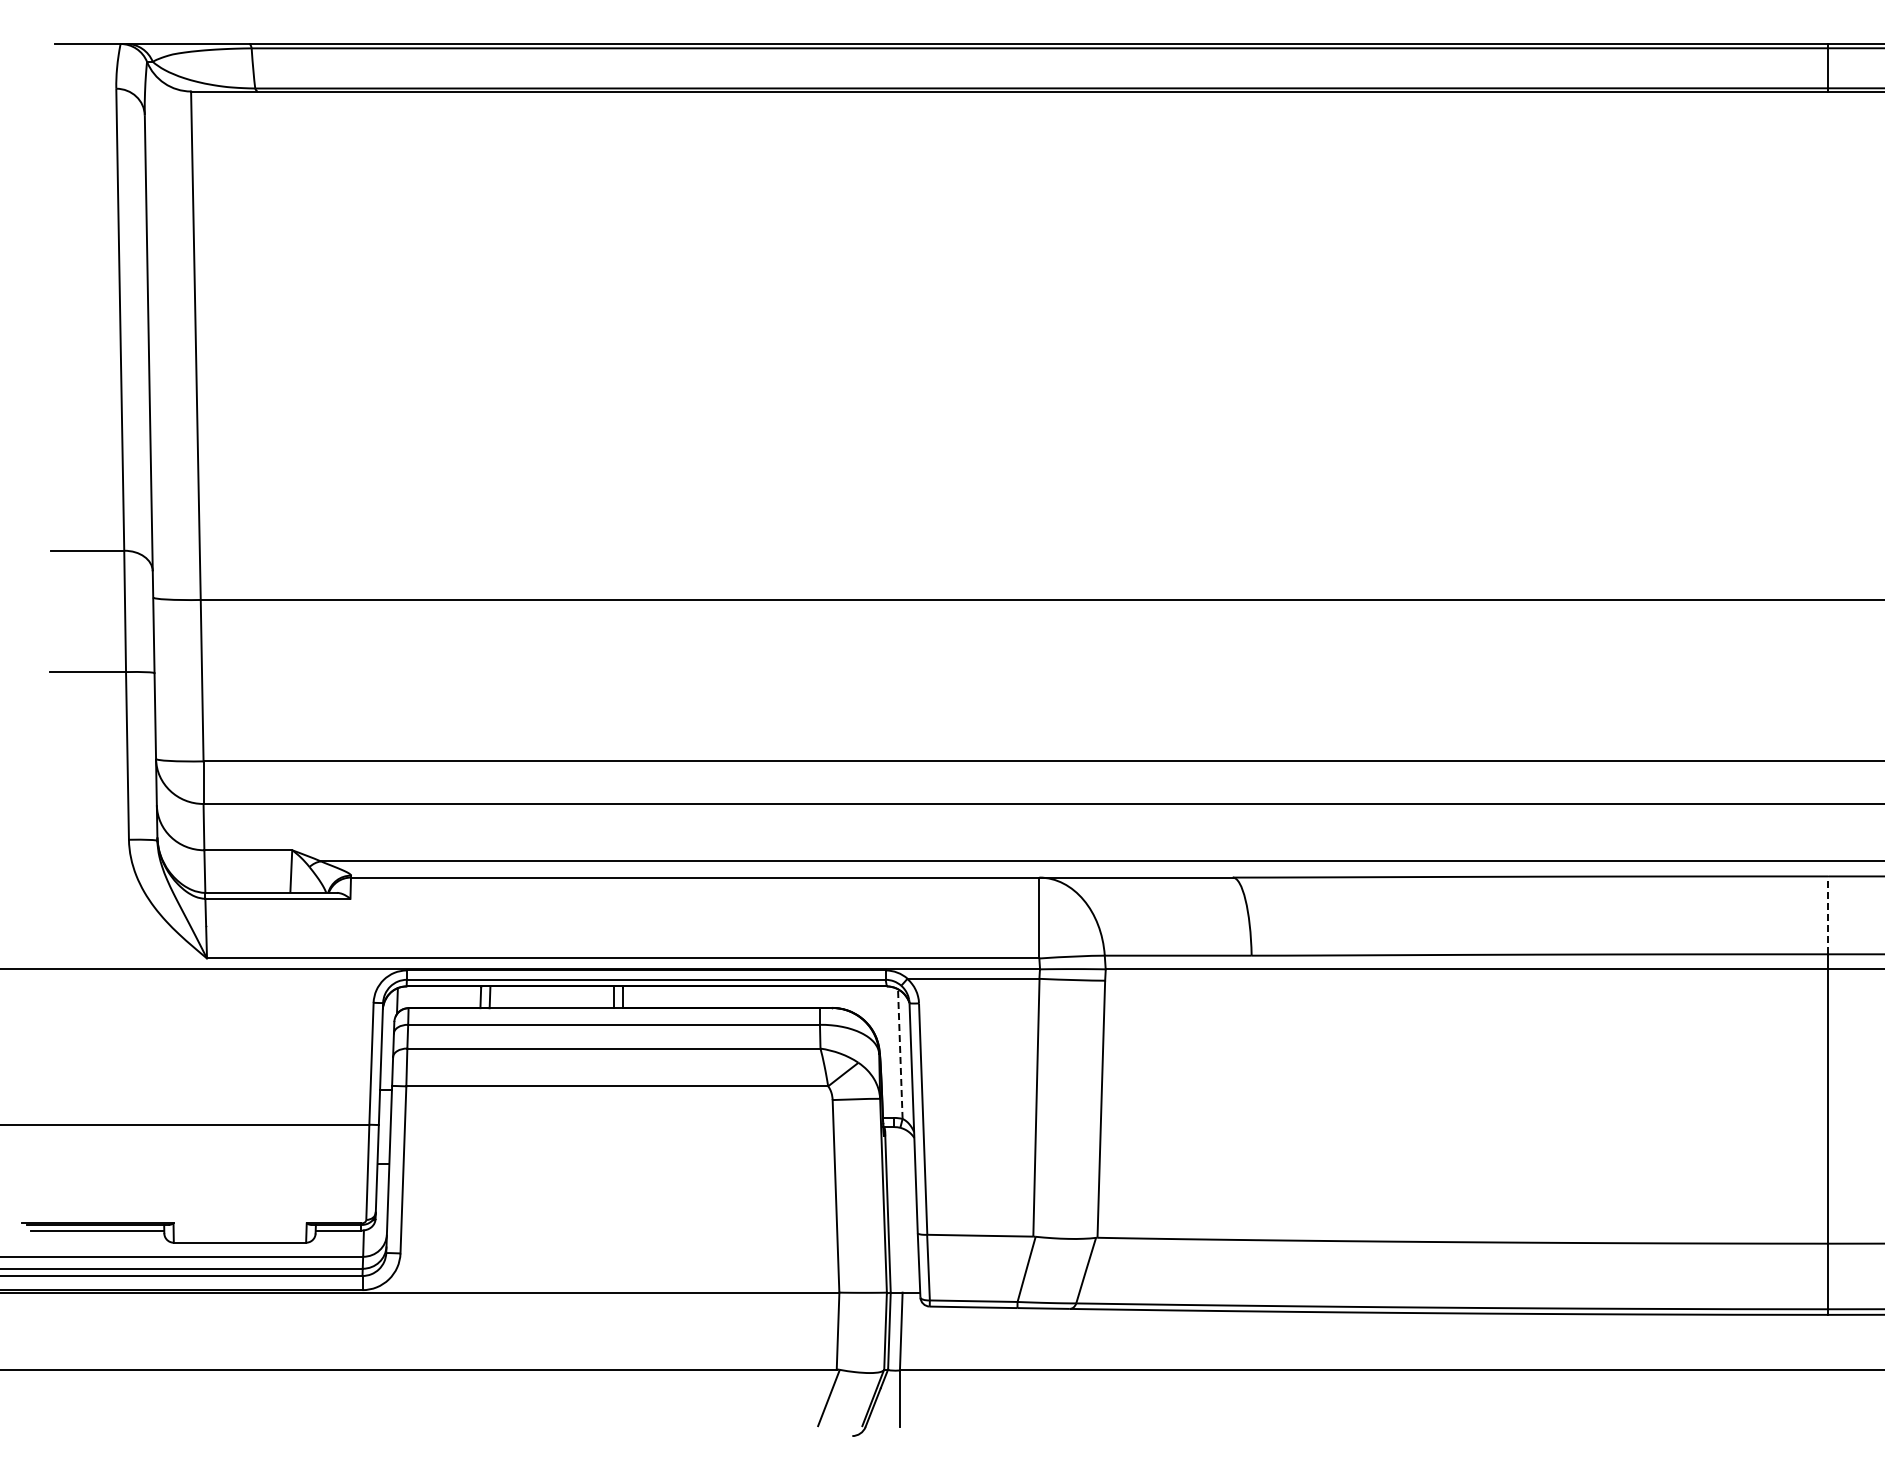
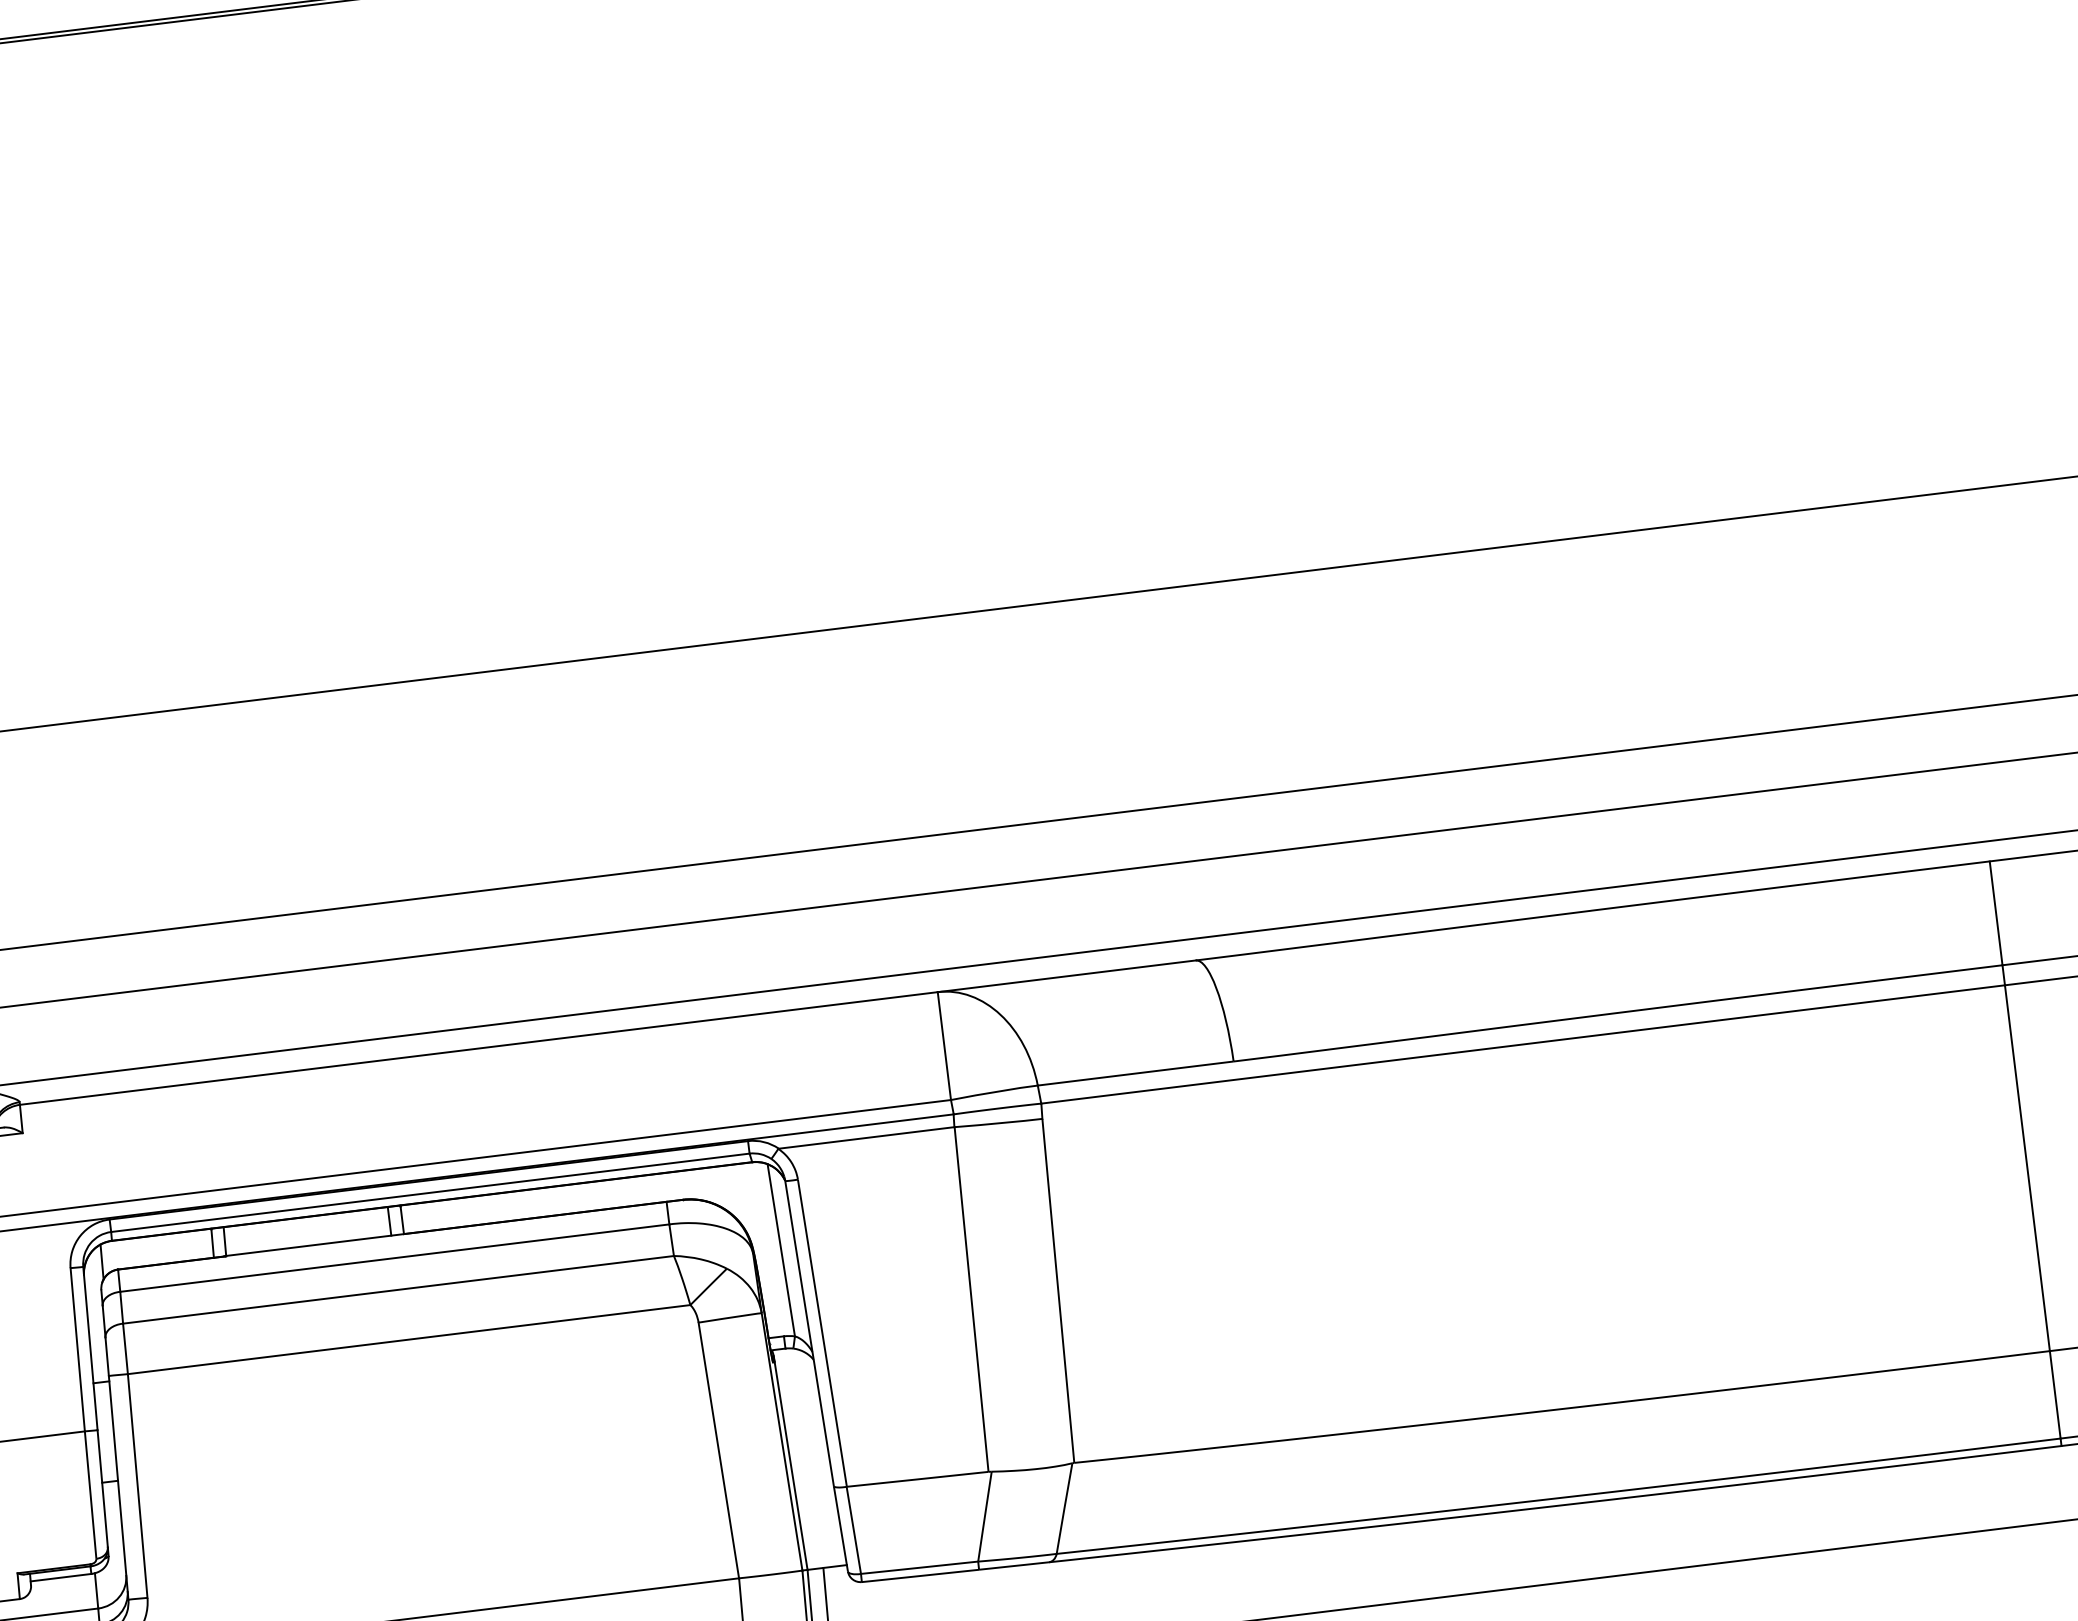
line: (1828, 915) -> (1996, 913), dashed -> solid
line: (900, 1054) -> (781, 1250), dashed -> solid

